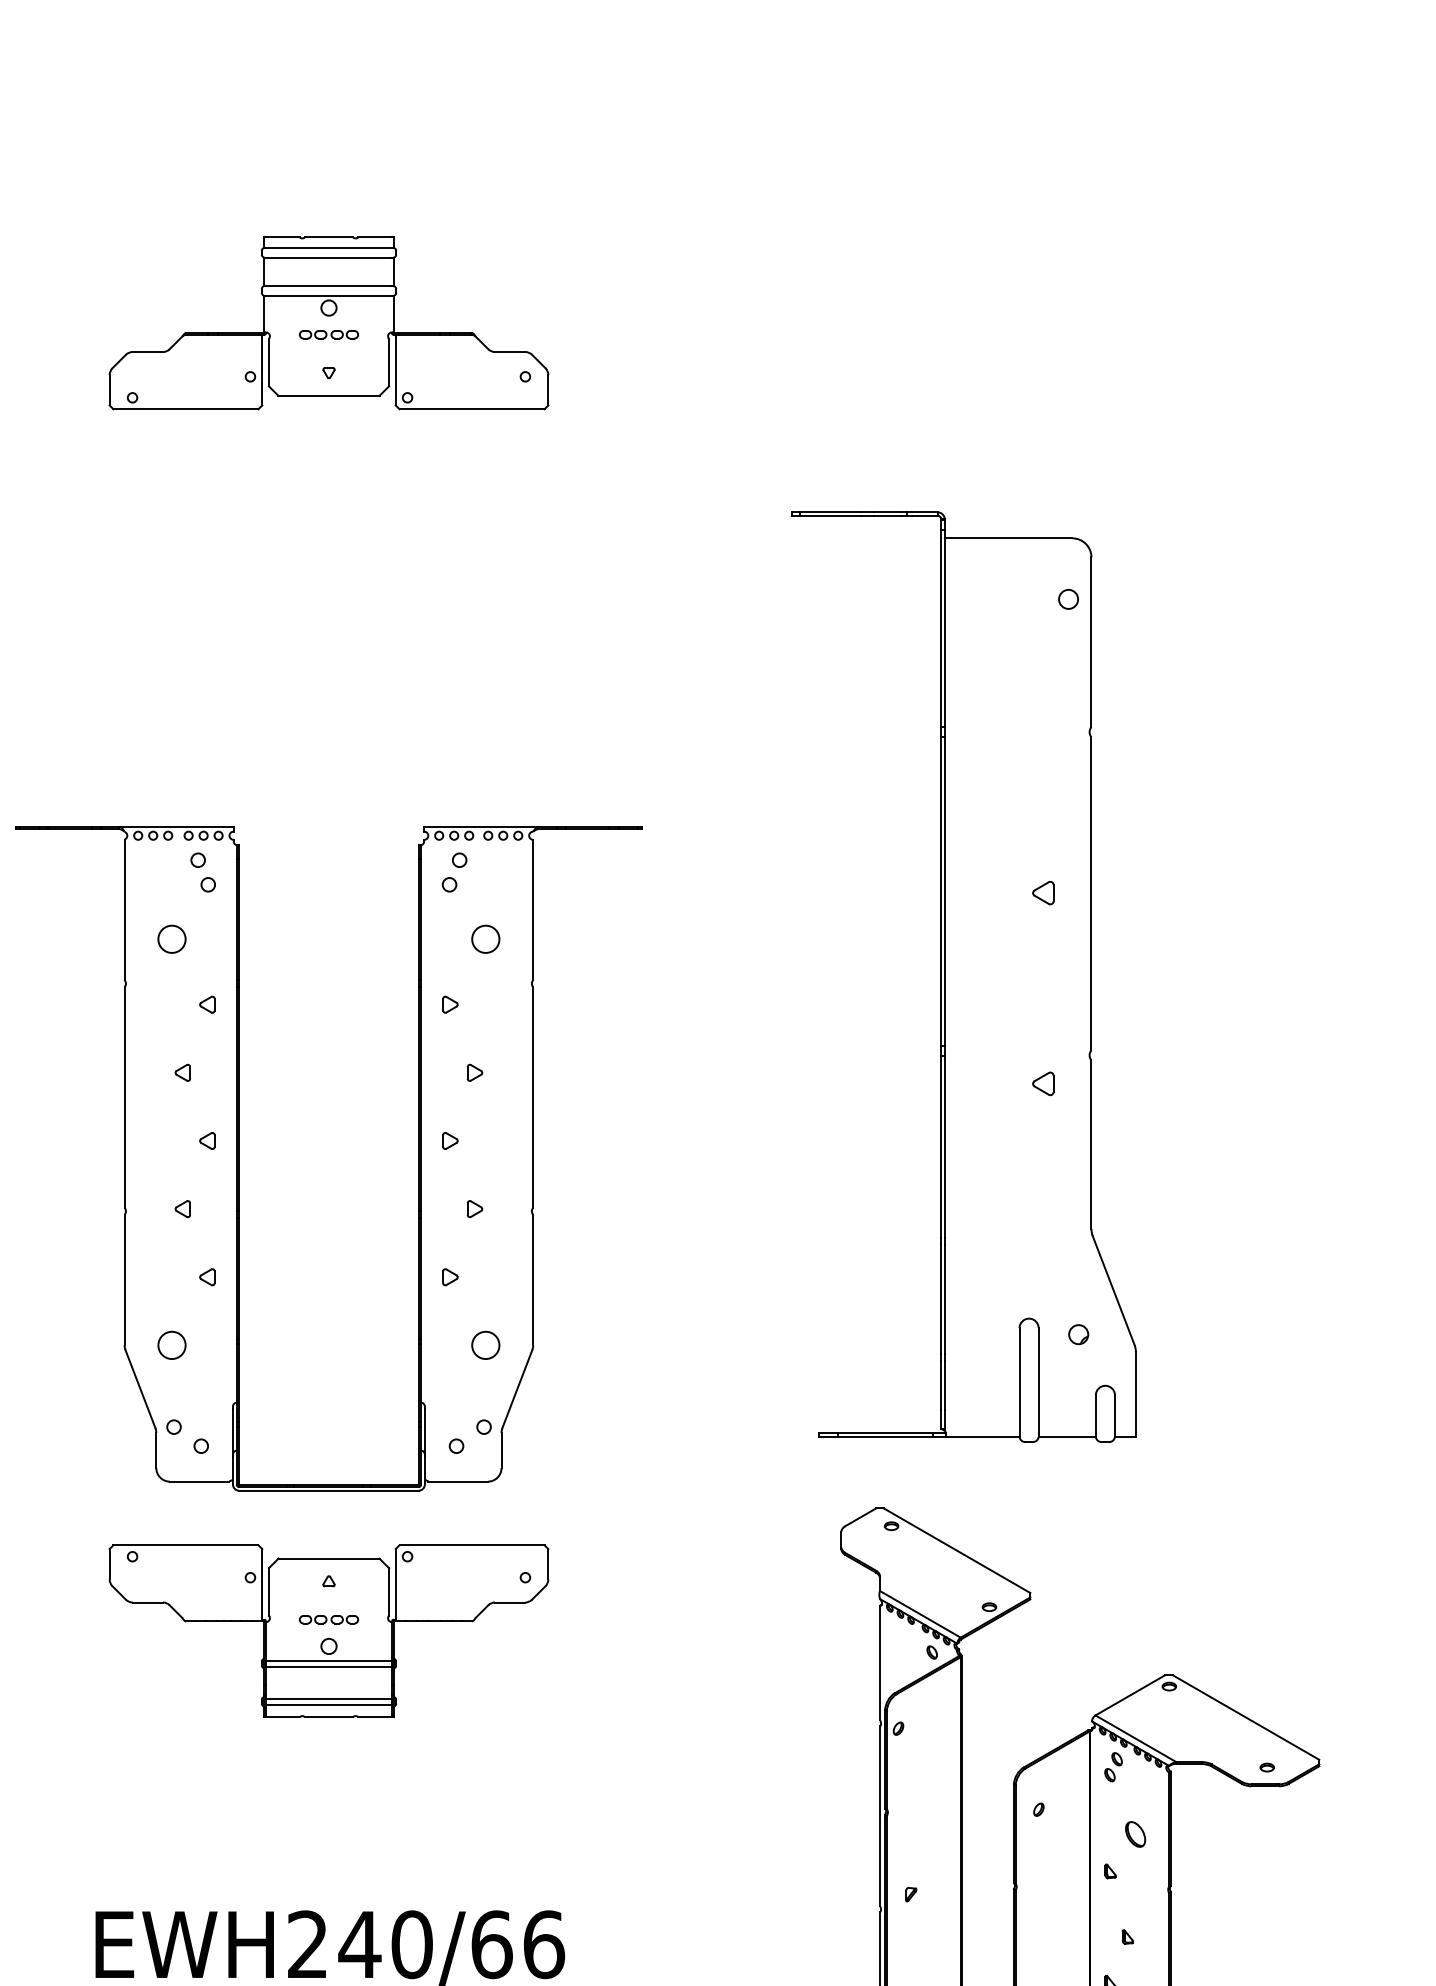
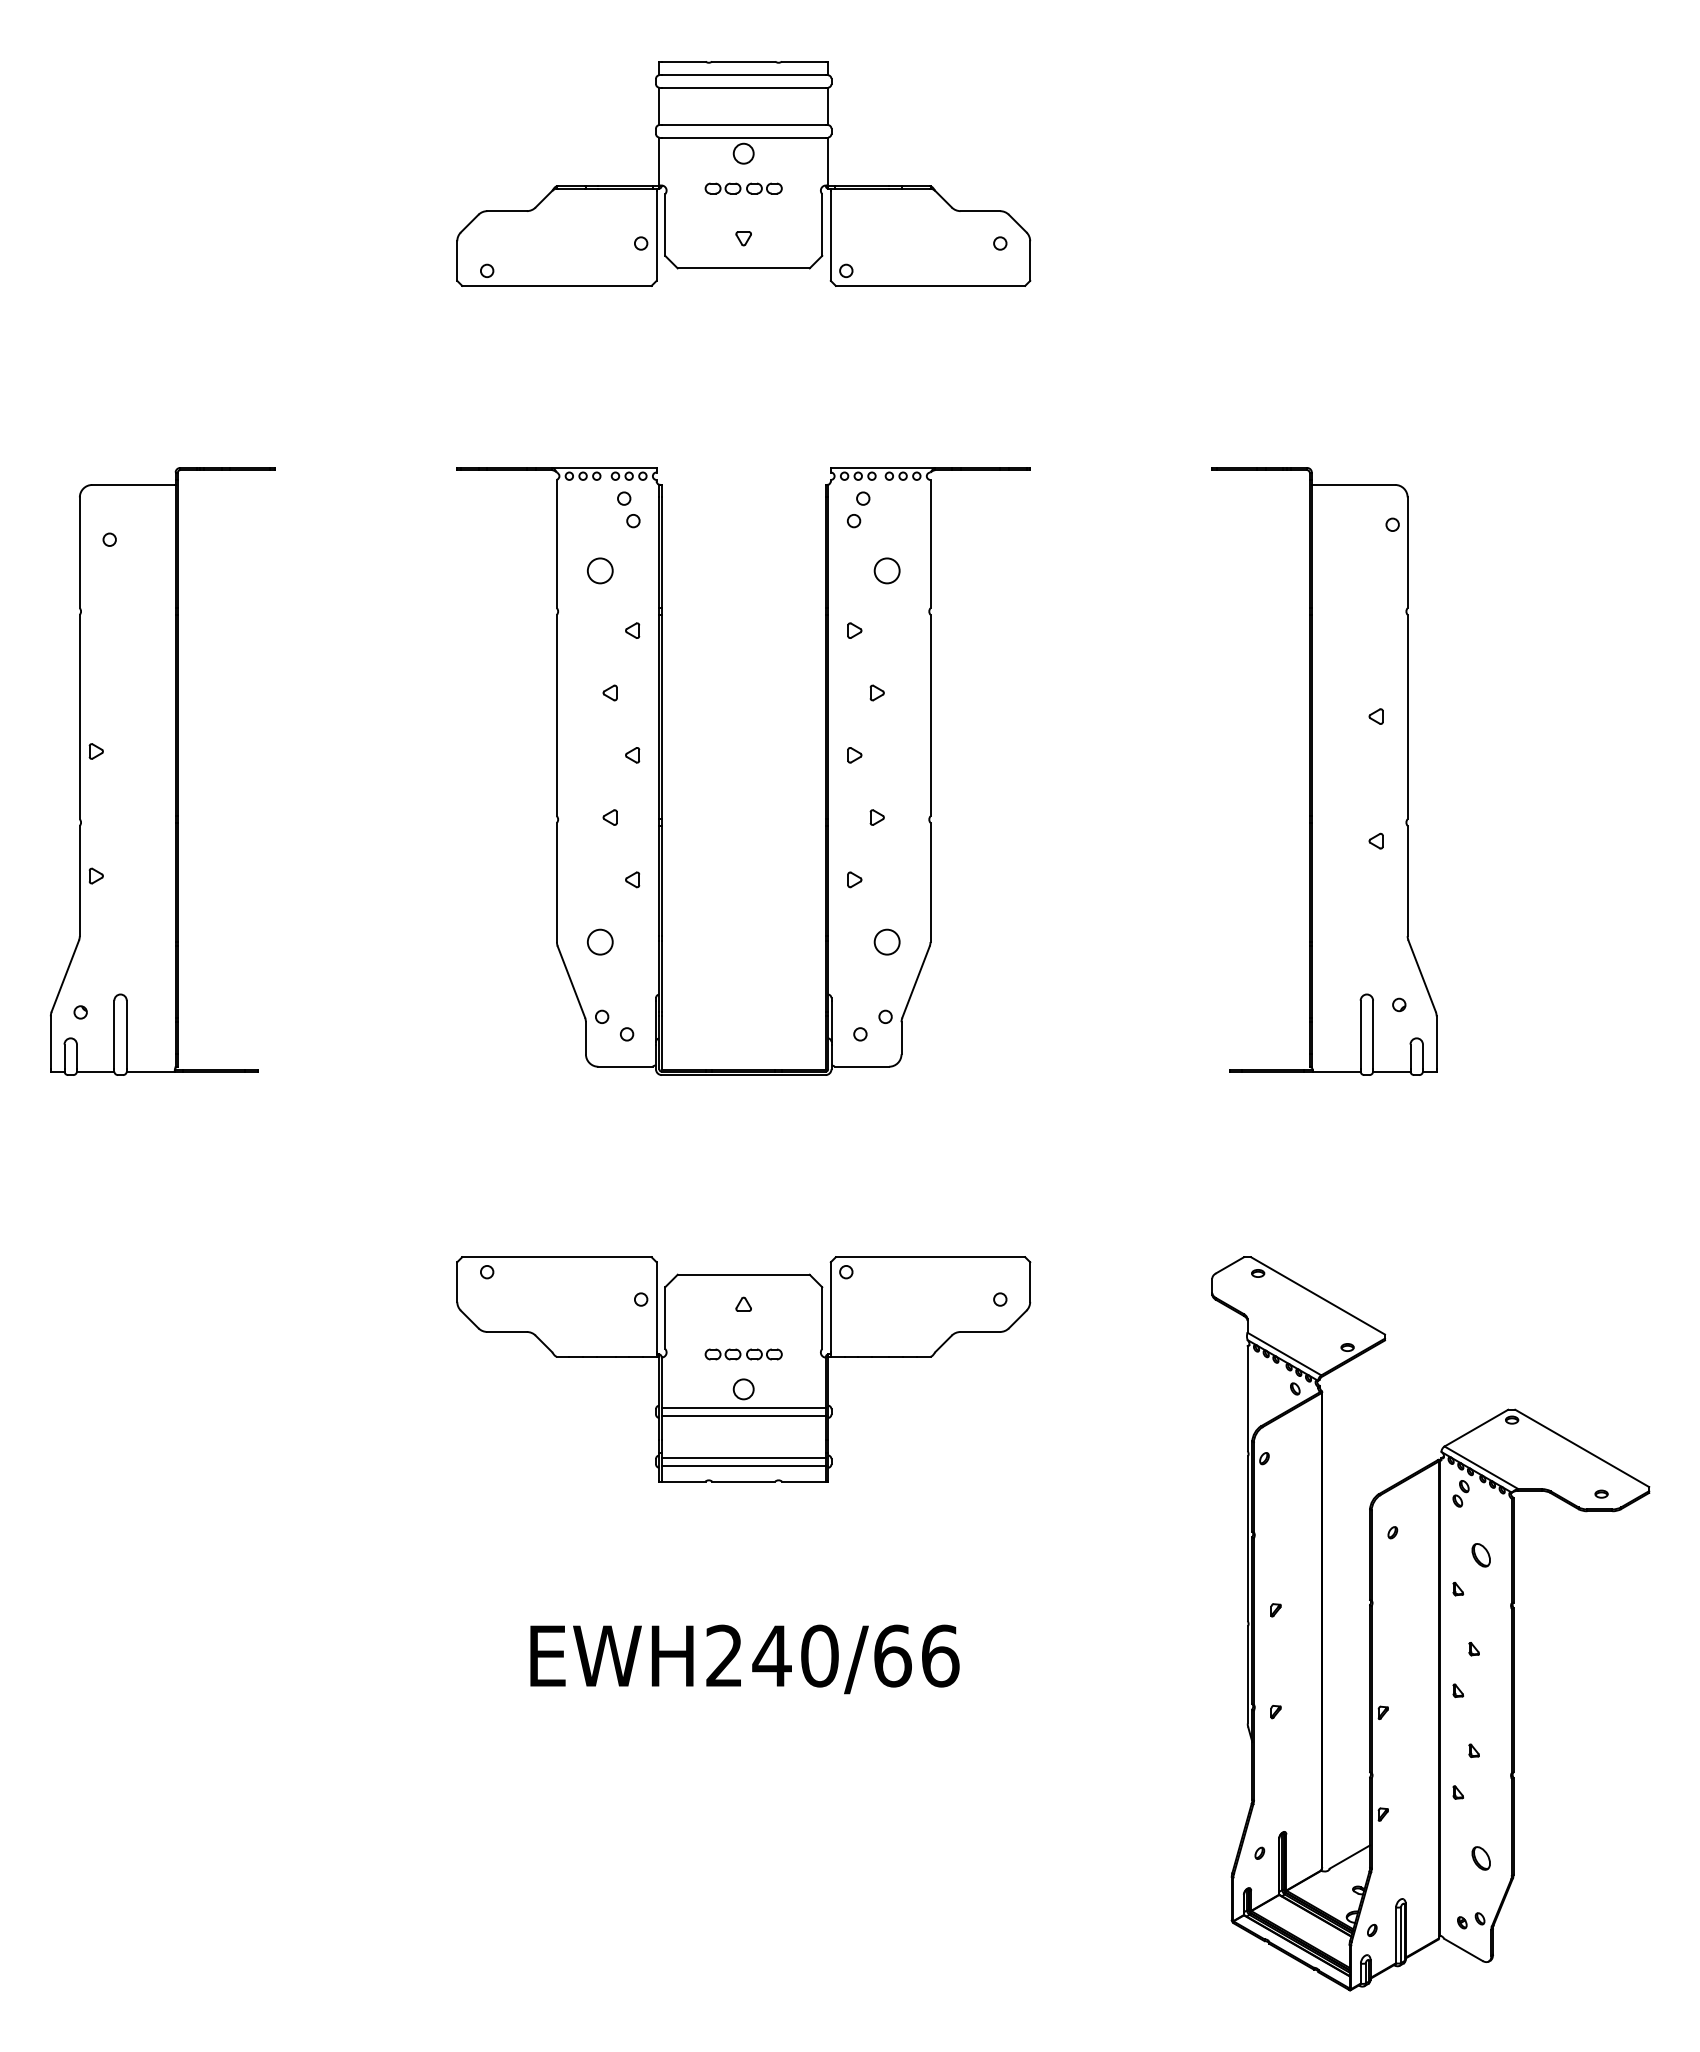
part: (328, 323) -> (743, 173), size x1.43
part: (964, 977) -> (1324, 771), size x0.71
part: (240, 1158) -> (662, 771), moved
part: (328, 1631) -> (743, 1369), size x1.43

